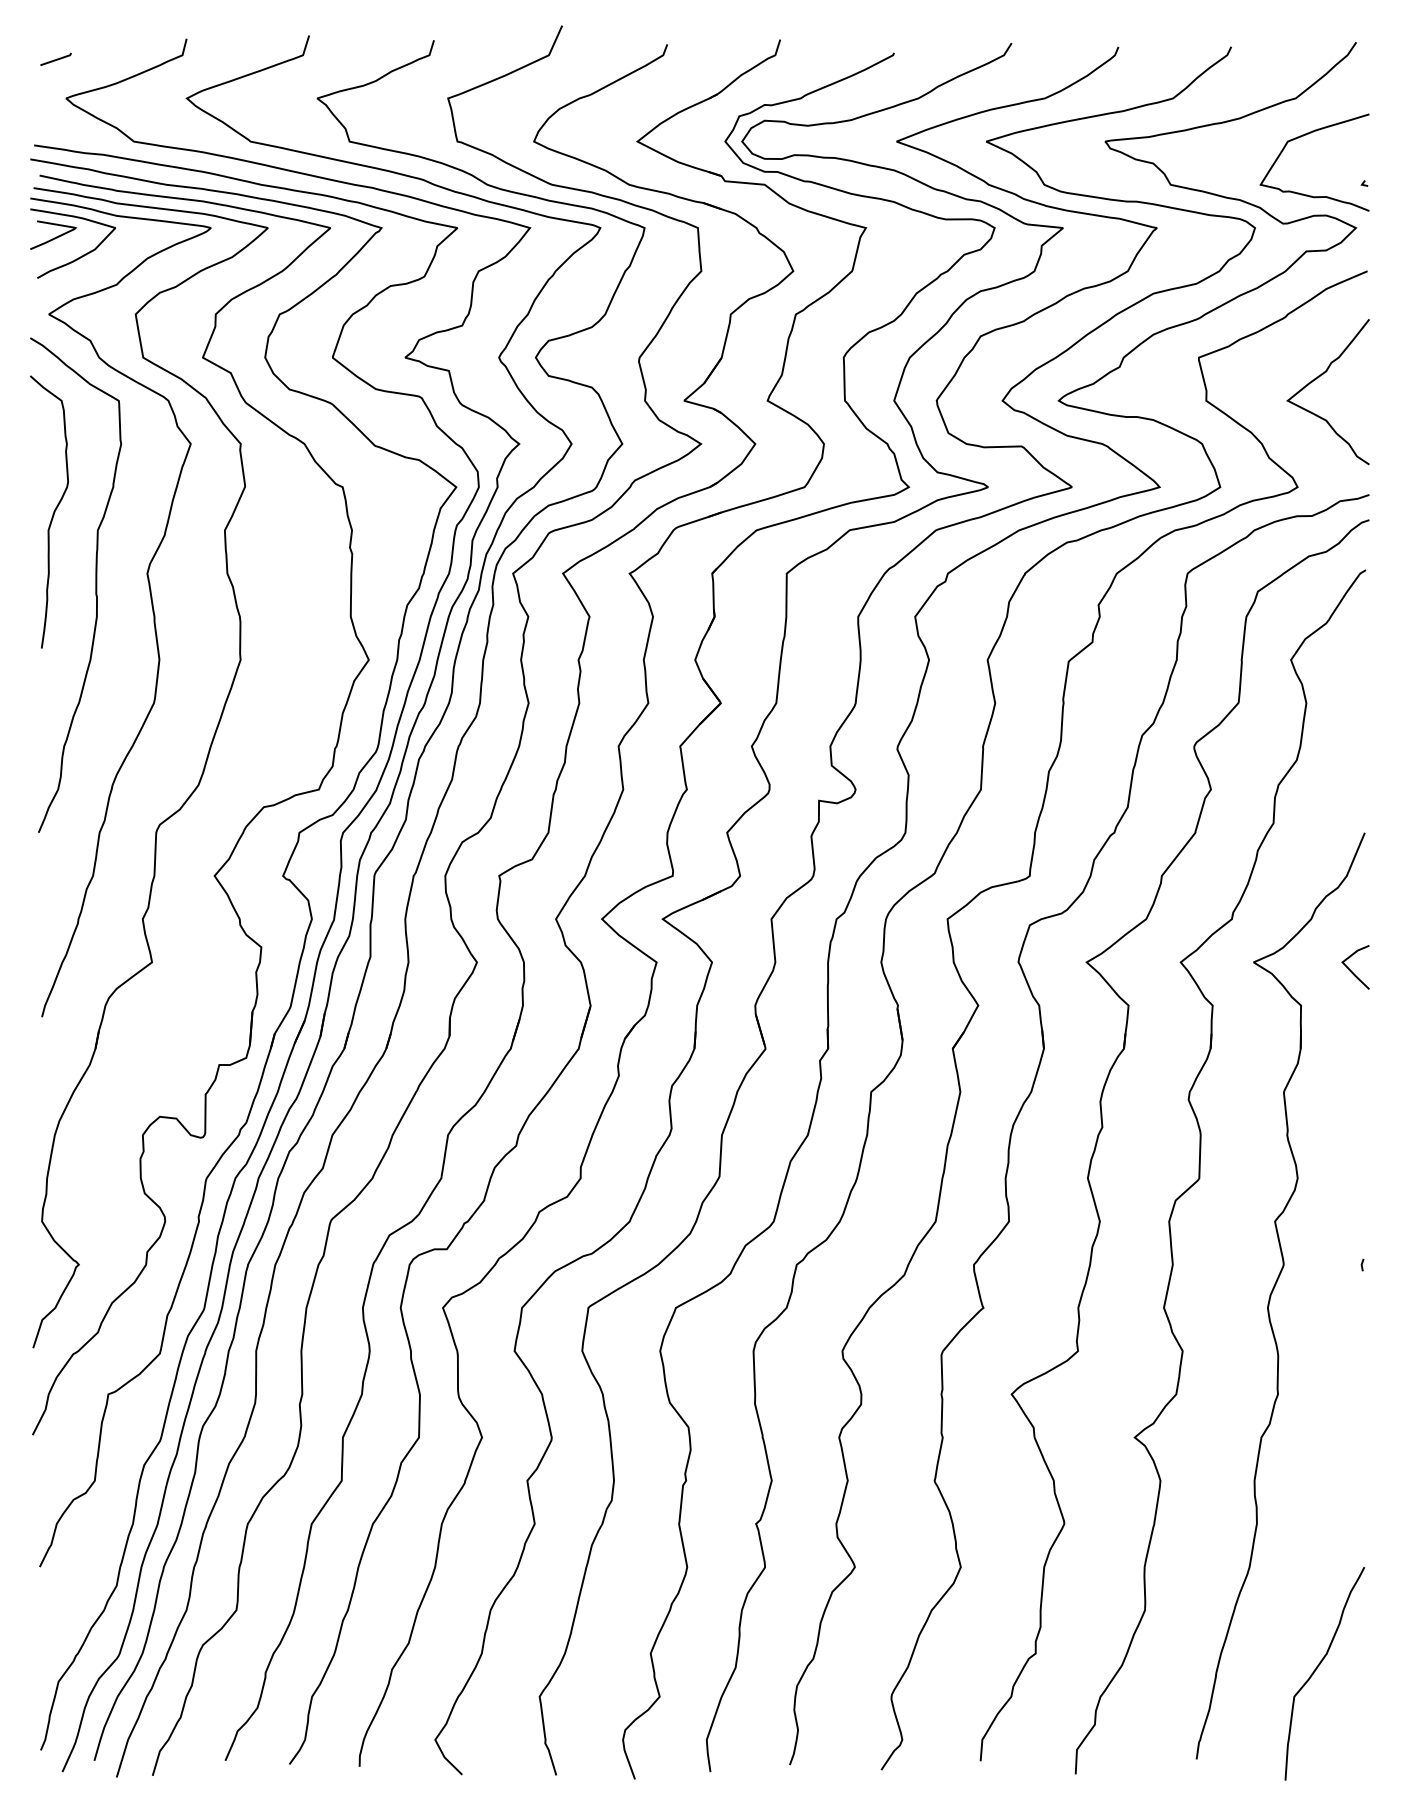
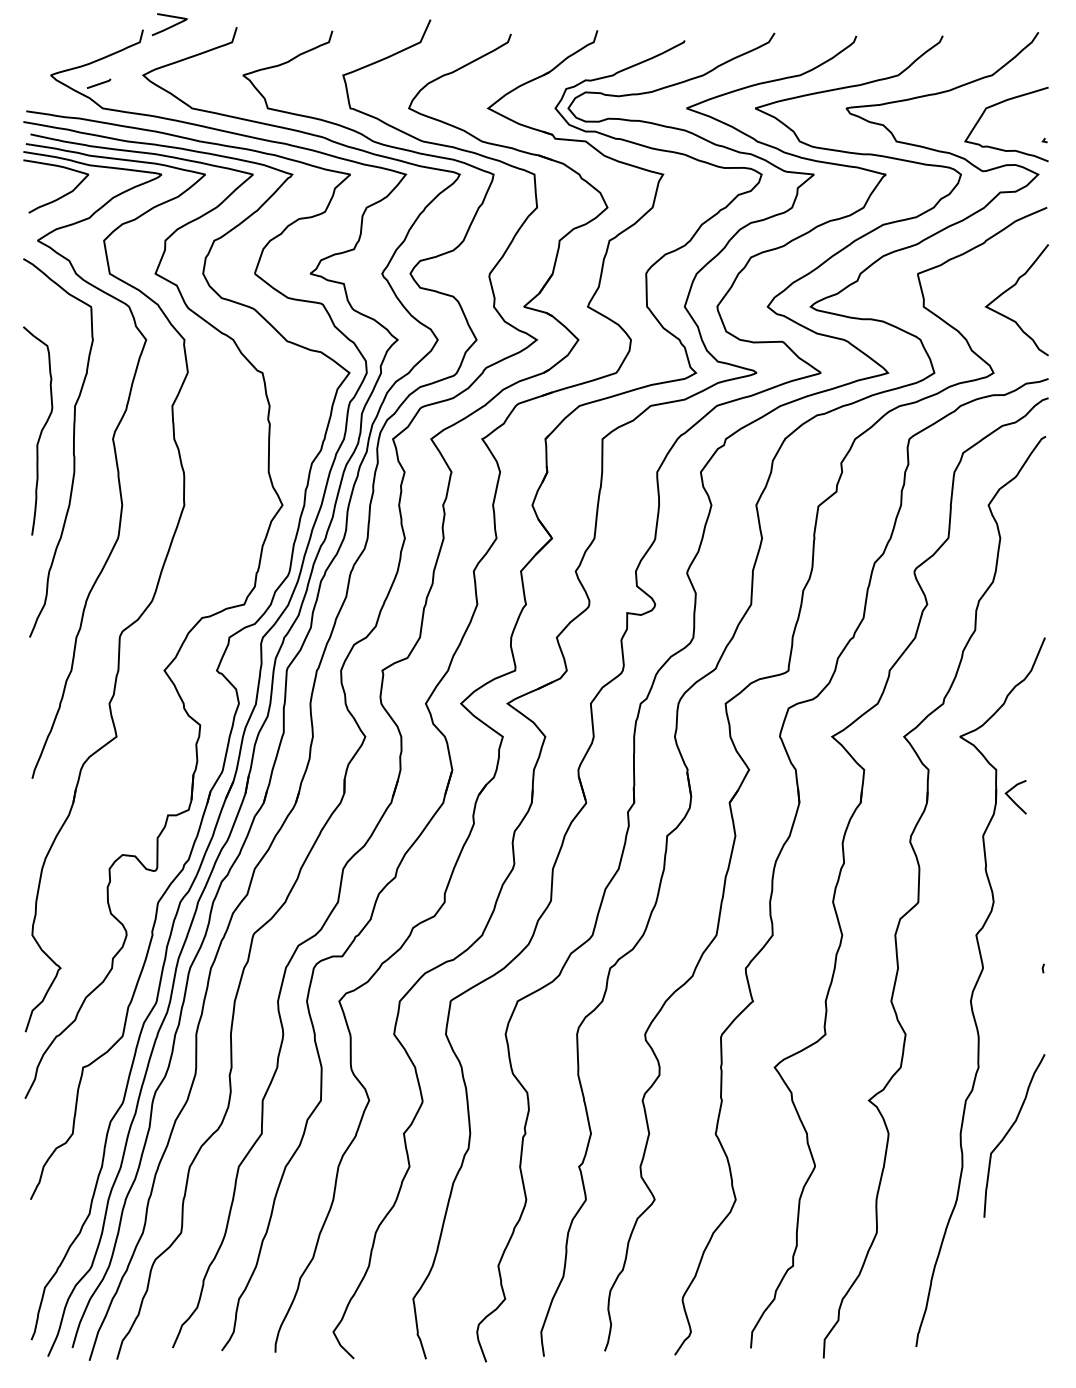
line: (56, 58) -> (99, 83), moved
curve: (54, 237) -> (170, 26), moved
curve: (53, 511) -> (41, 430), moved
line: (1351, 970) -> (1012, 799), moved
curve: (1318, 1667) -> (1009, 1131), moved

